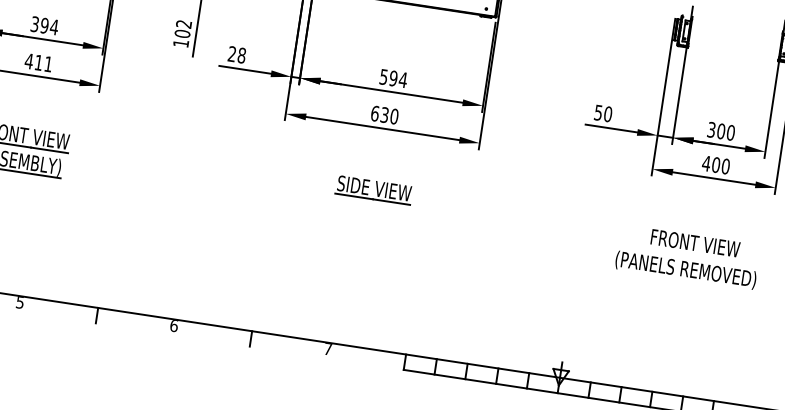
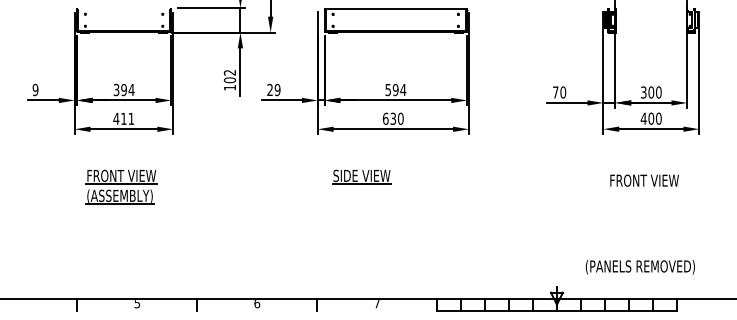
text: (241, 56) -> (277, 90), 28 -> 29
text: (598, 112) -> (555, 92), 50 -> 70
part: (373, 189) -> (361, 176), moved
text: (684, 270) -> (639, 267), moved

